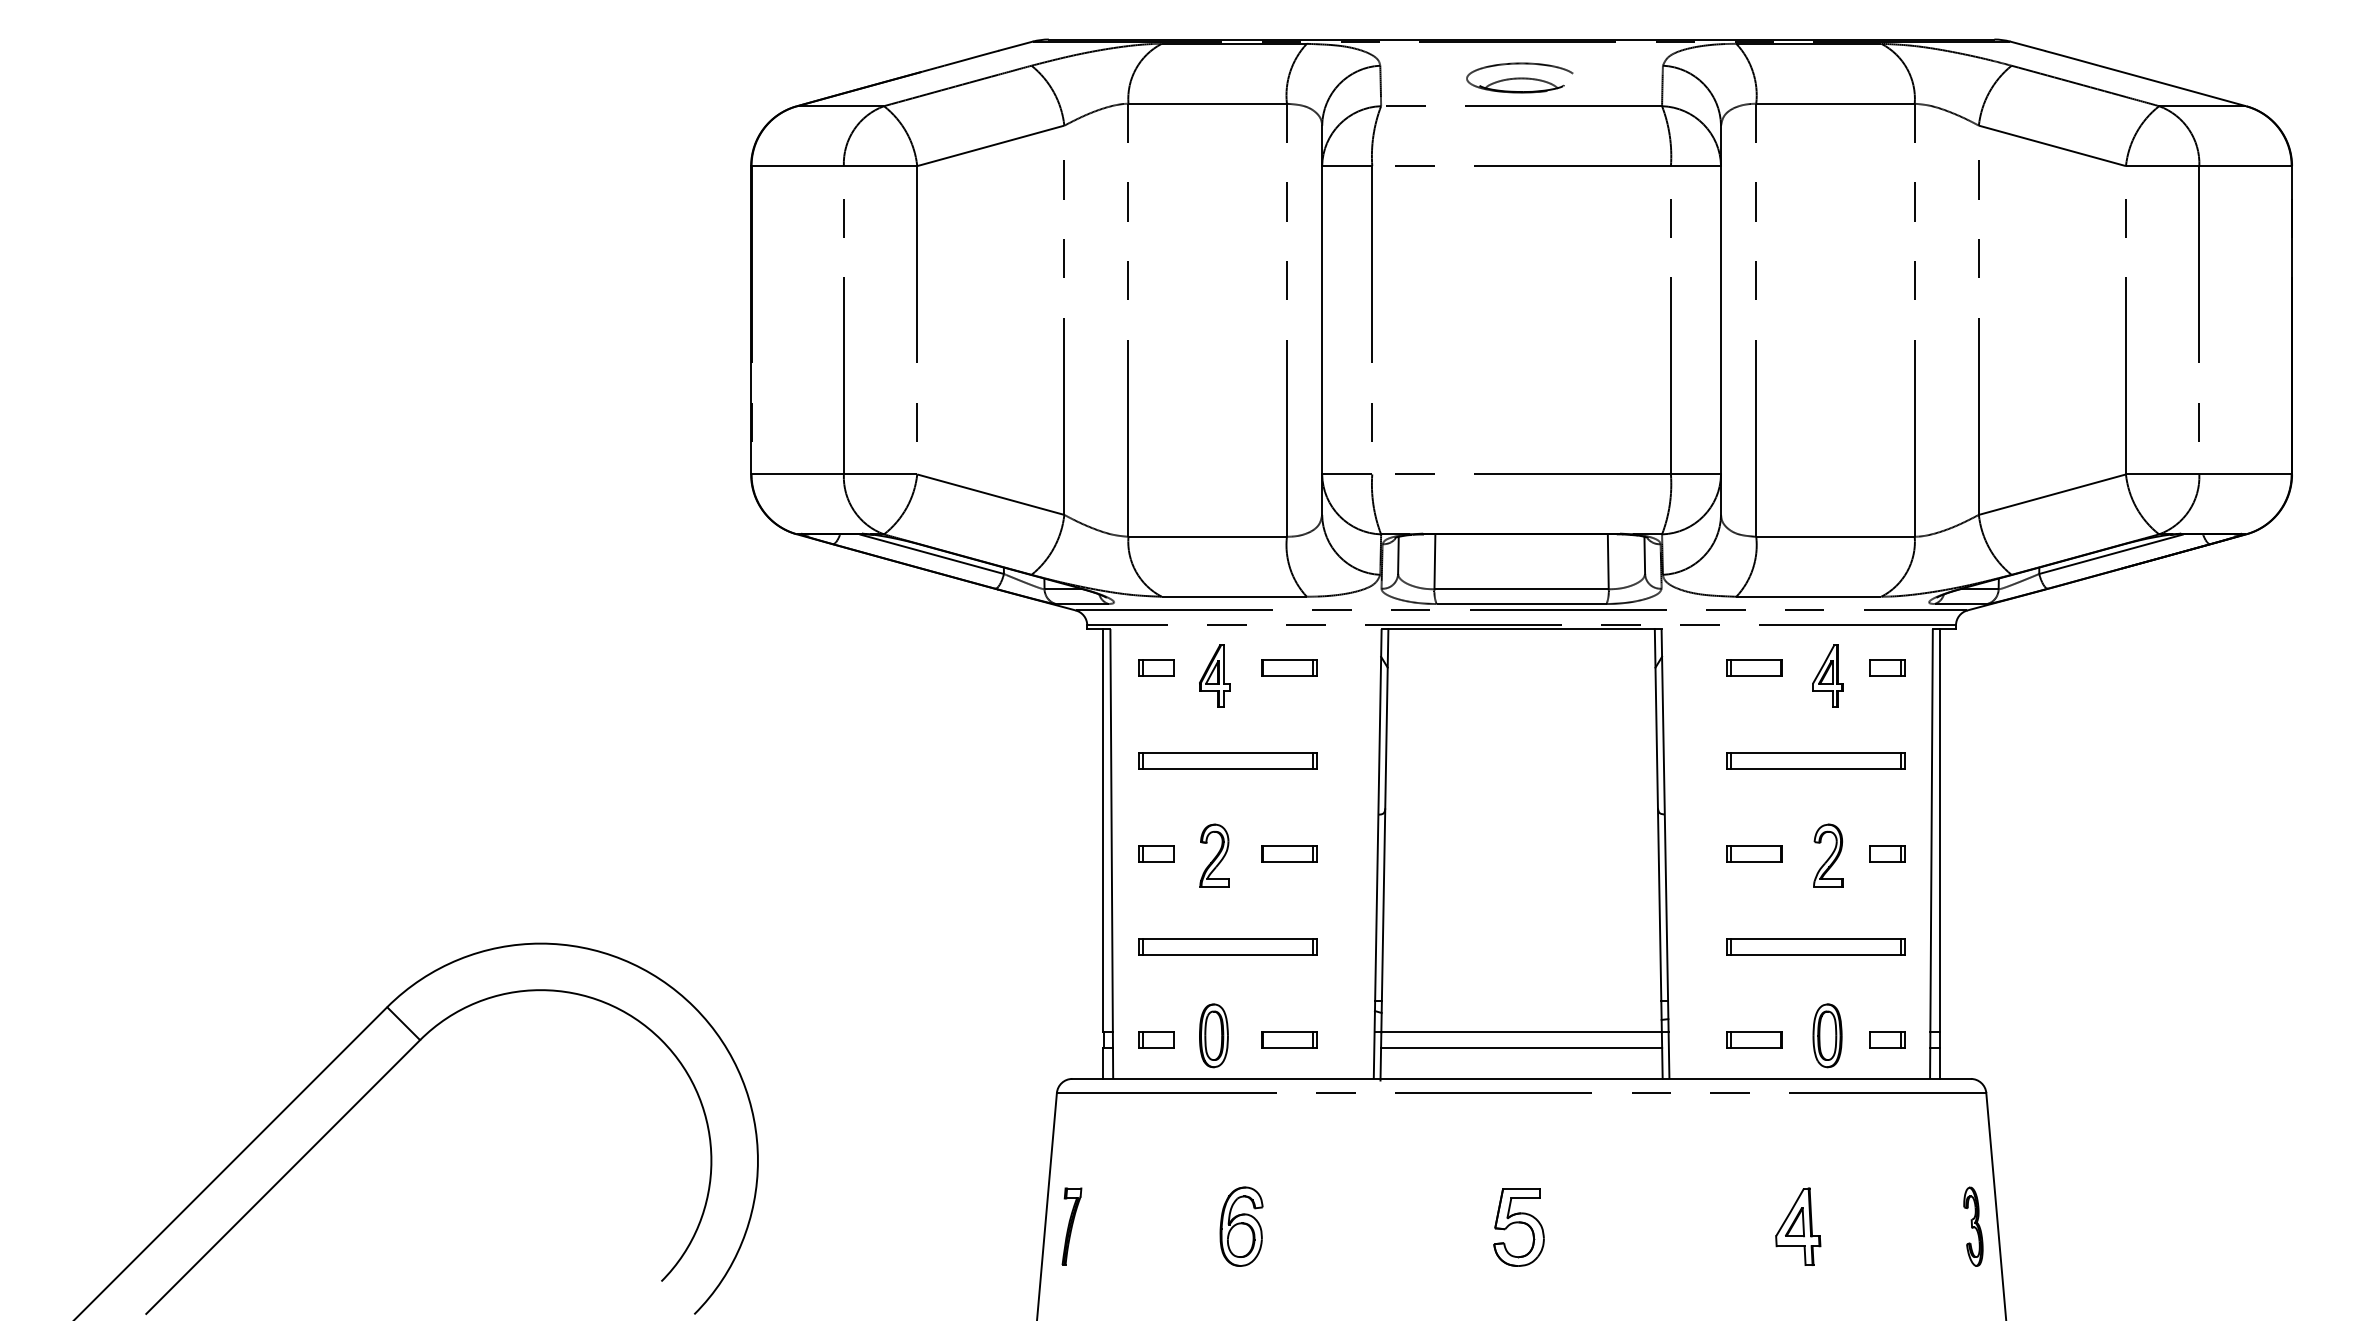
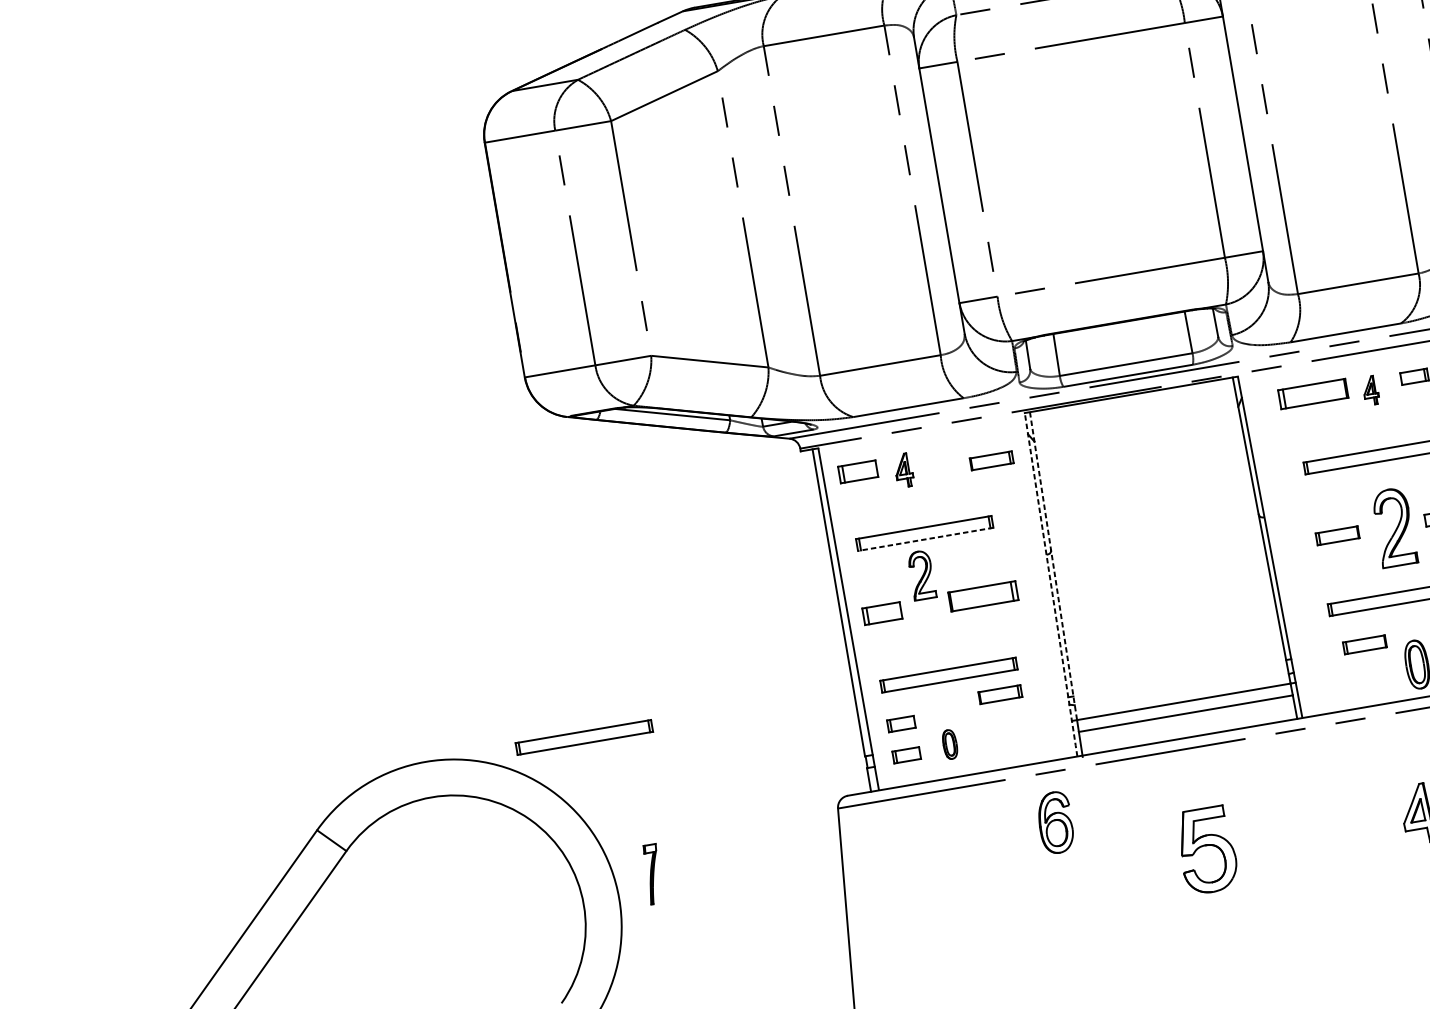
part: (1156, 667) -> (858, 471), size x1.4
part: (1289, 667) -> (992, 460), moved
part: (1754, 667) -> (1313, 393), size x1.6
part: (1214, 675) -> (903, 470), size x0.7
part: (1827, 675) -> (1370, 390), size x0.6
line: (1227, 768) -> (925, 539), solid -> dashed
line: (1384, 830) -> (1053, 566), solid -> dashed
part: (1156, 853) -> (882, 613), size x1.4
part: (1289, 853) -> (983, 595), size x1.6
line: (1377, 854) -> (1051, 585), solid -> dashed
part: (1214, 855) -> (921, 575), moved
part: (1828, 855) -> (1394, 527), size x1.6
part: (748, 946) -> (584, 737), added
part: (1156, 998) -> (901, 723), added
part: (1213, 1035) -> (949, 744), size x0.6
part: (1289, 1039) -> (1000, 694), moved
part: (1754, 1039) -> (1365, 644), moved
part: (1071, 1226) -> (653, 874), moved
part: (1241, 1226) -> (1055, 822), moved
part: (1518, 1227) -> (1206, 850), size x1.4

